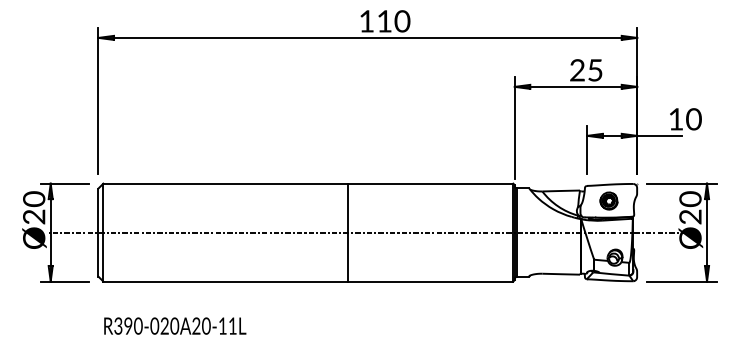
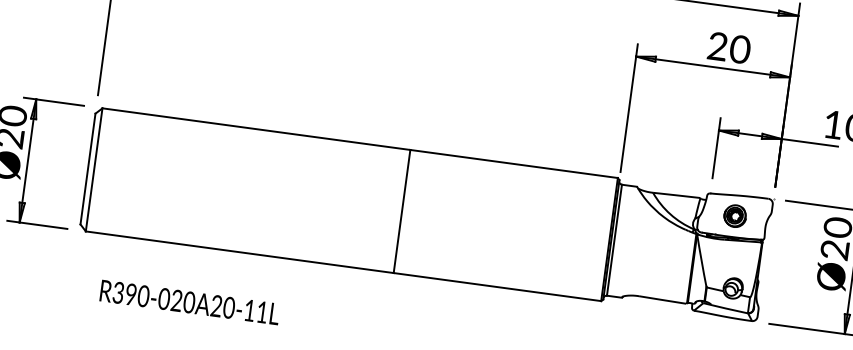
text: (595, 70) -> (740, 49), 25 -> 20
line: (367, 232) -> (426, 214), removed
text: (175, 325) -> (190, 301), moved

